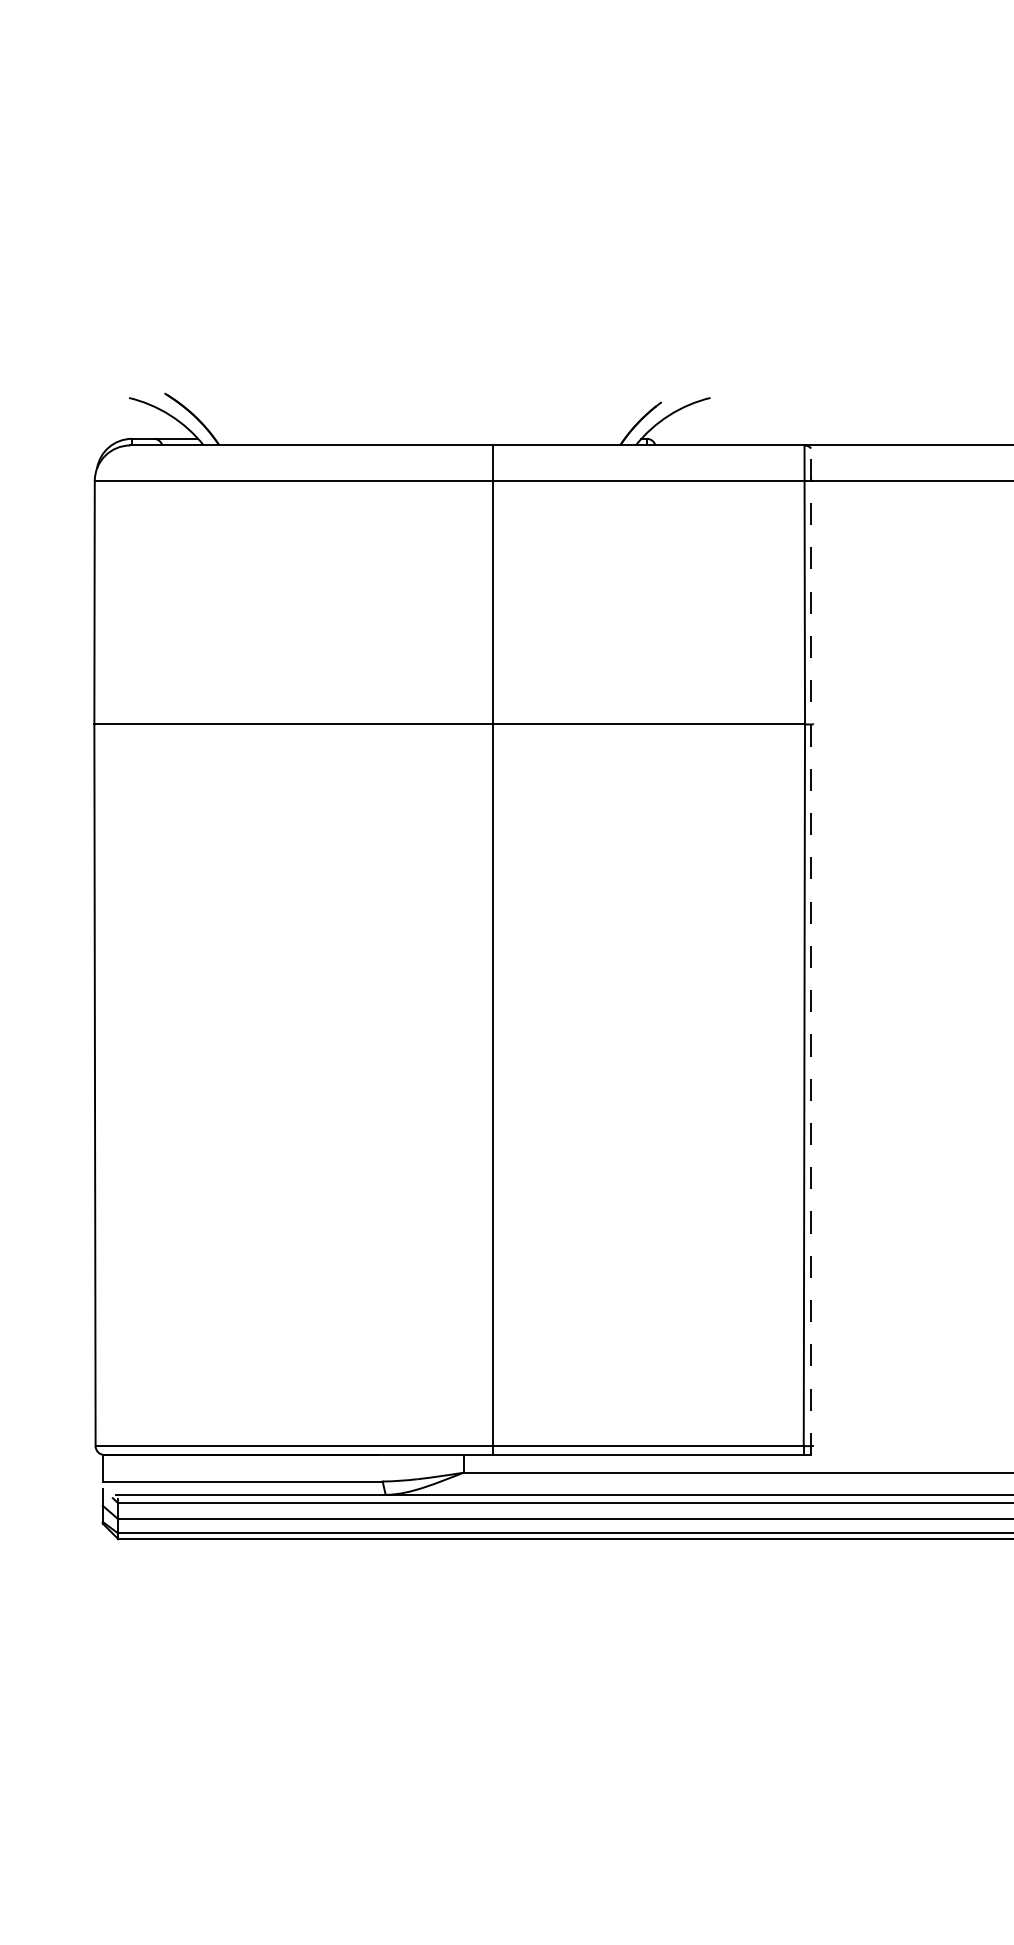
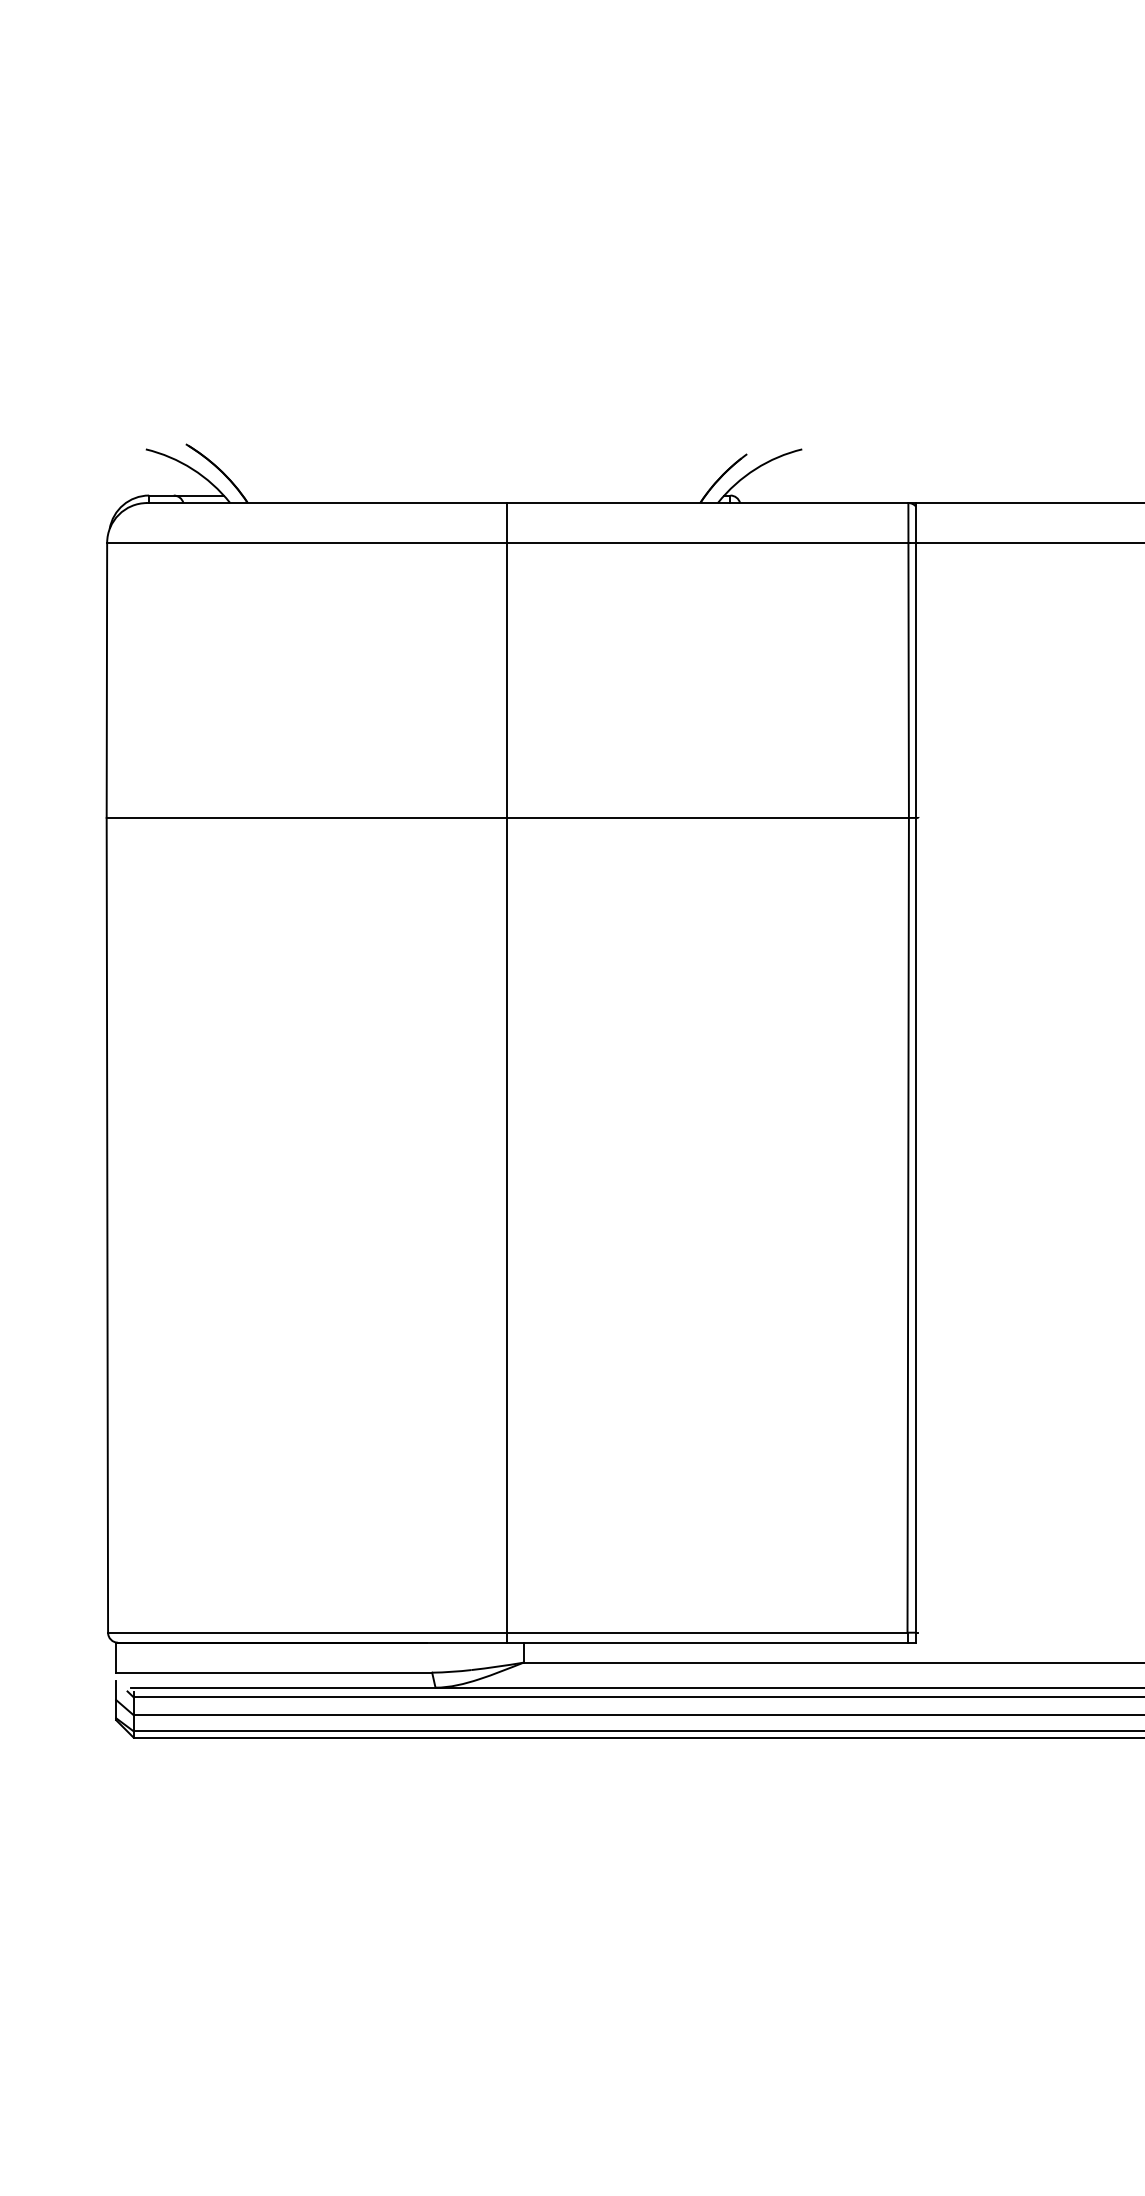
line: (492, 949) -> (506, 1072), moved
line: (810, 949) -> (915, 1072), dashed -> solid

